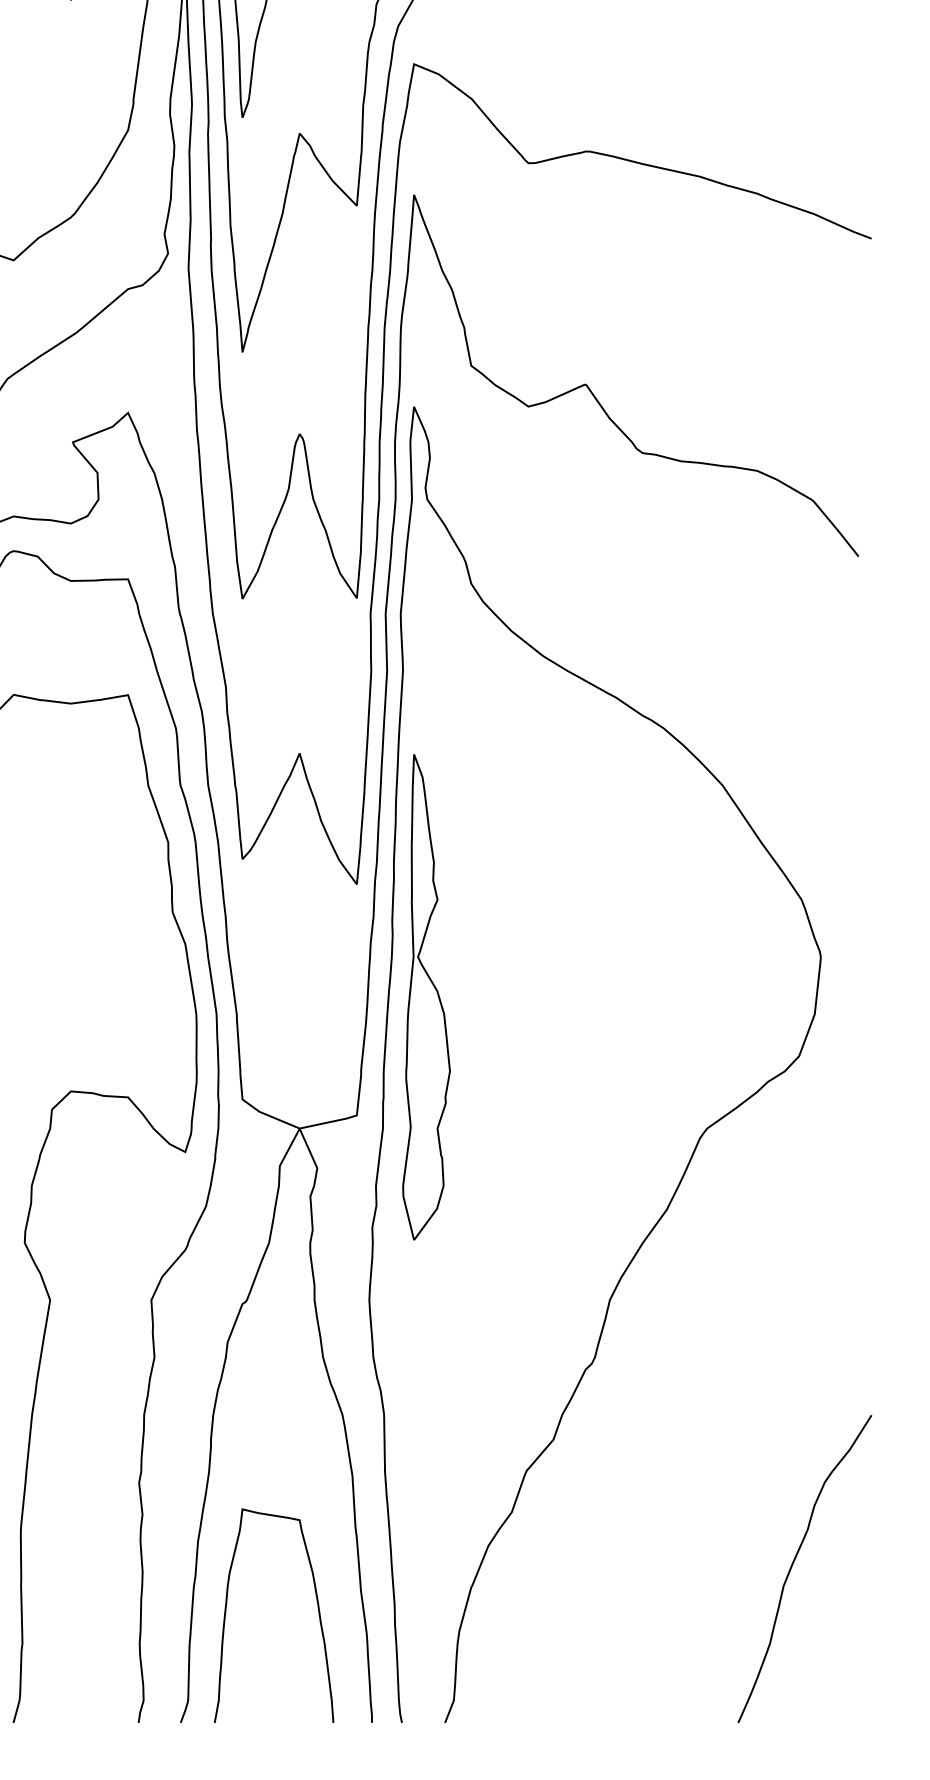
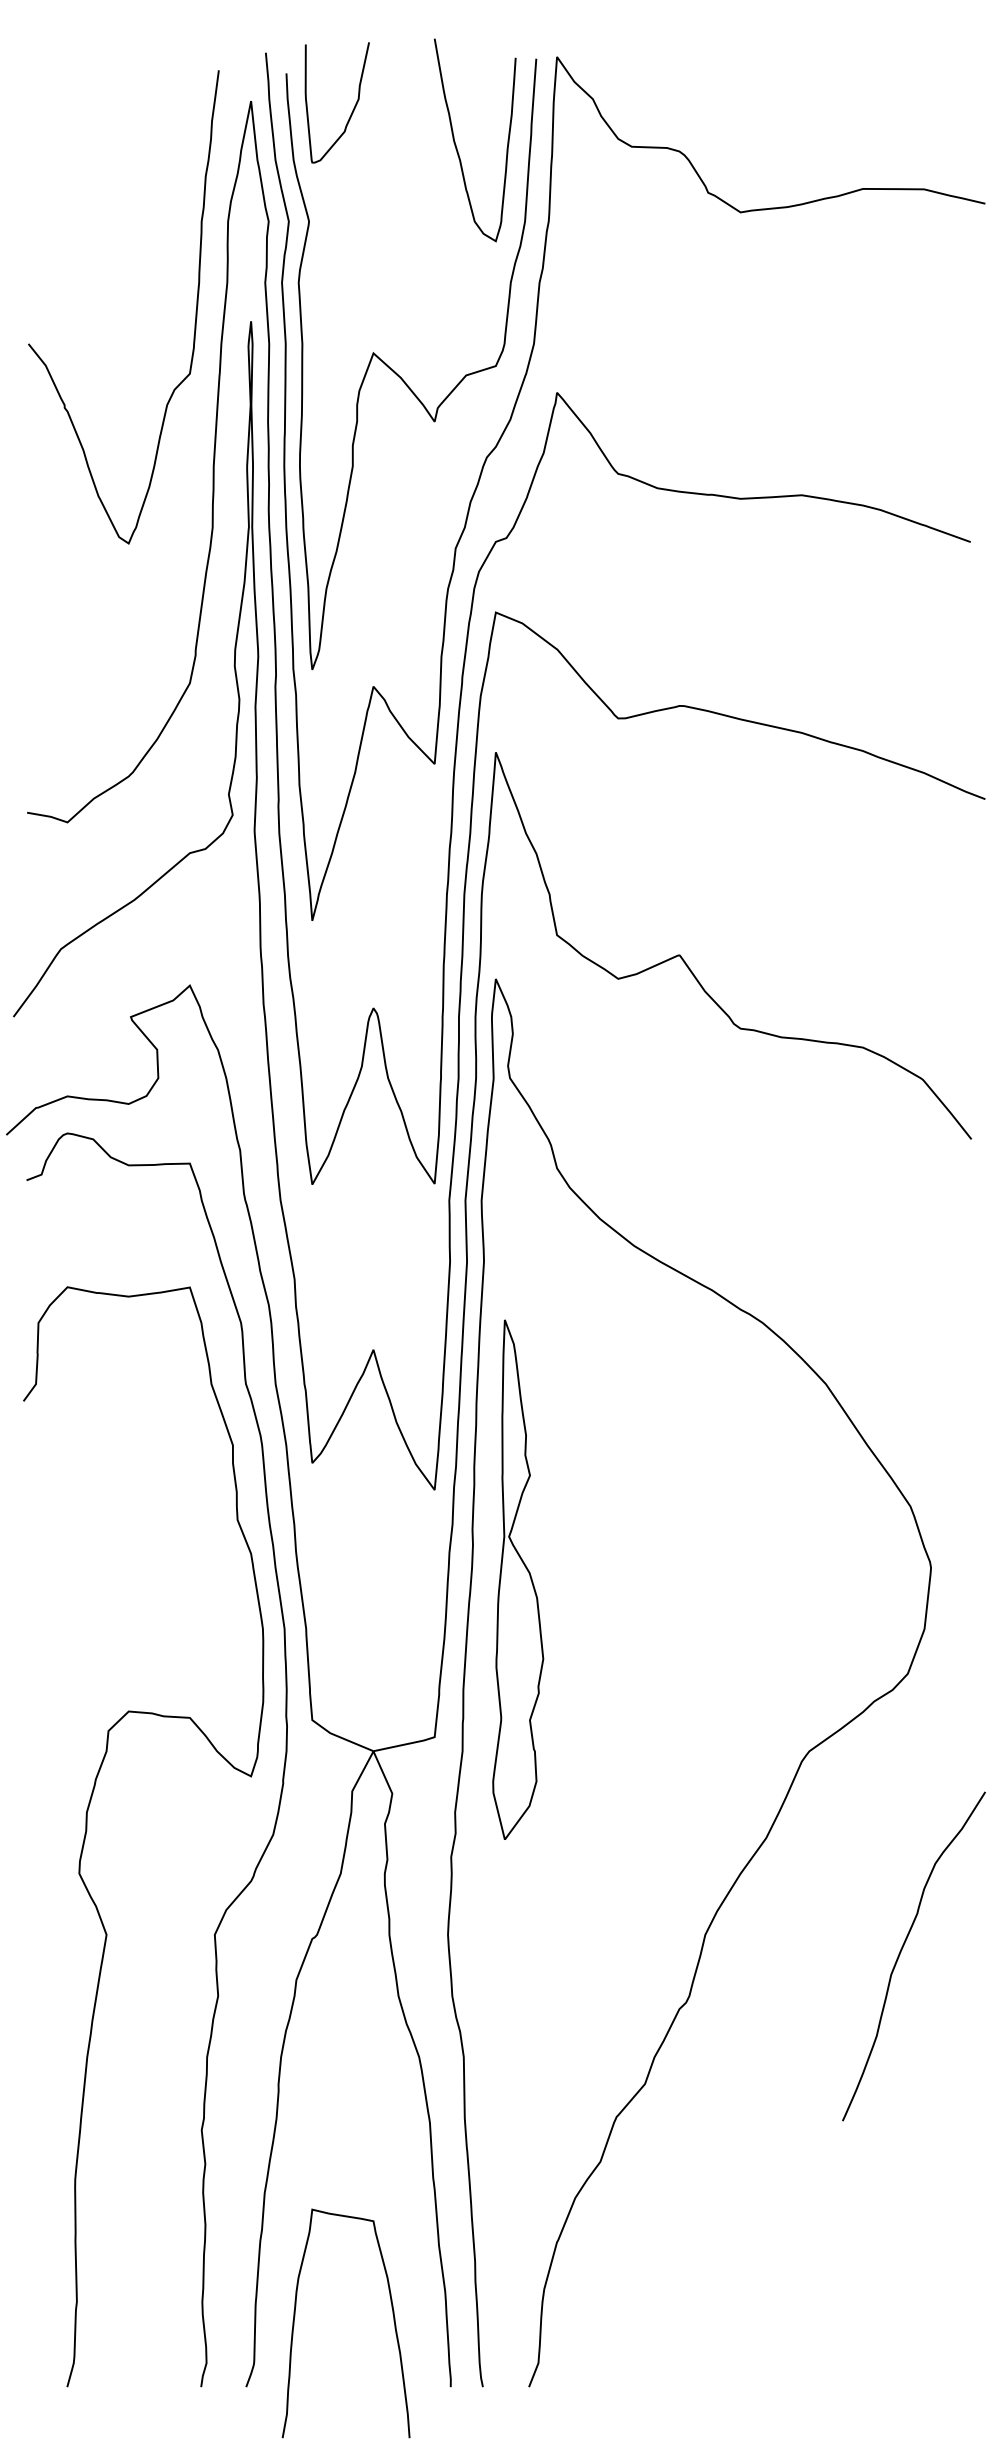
part: (426, 997) -> (518, 1579), moved
curve: (794, 1563) -> (902, 1950), moved
curve: (317, 1607) -> (392, 2314), moved

